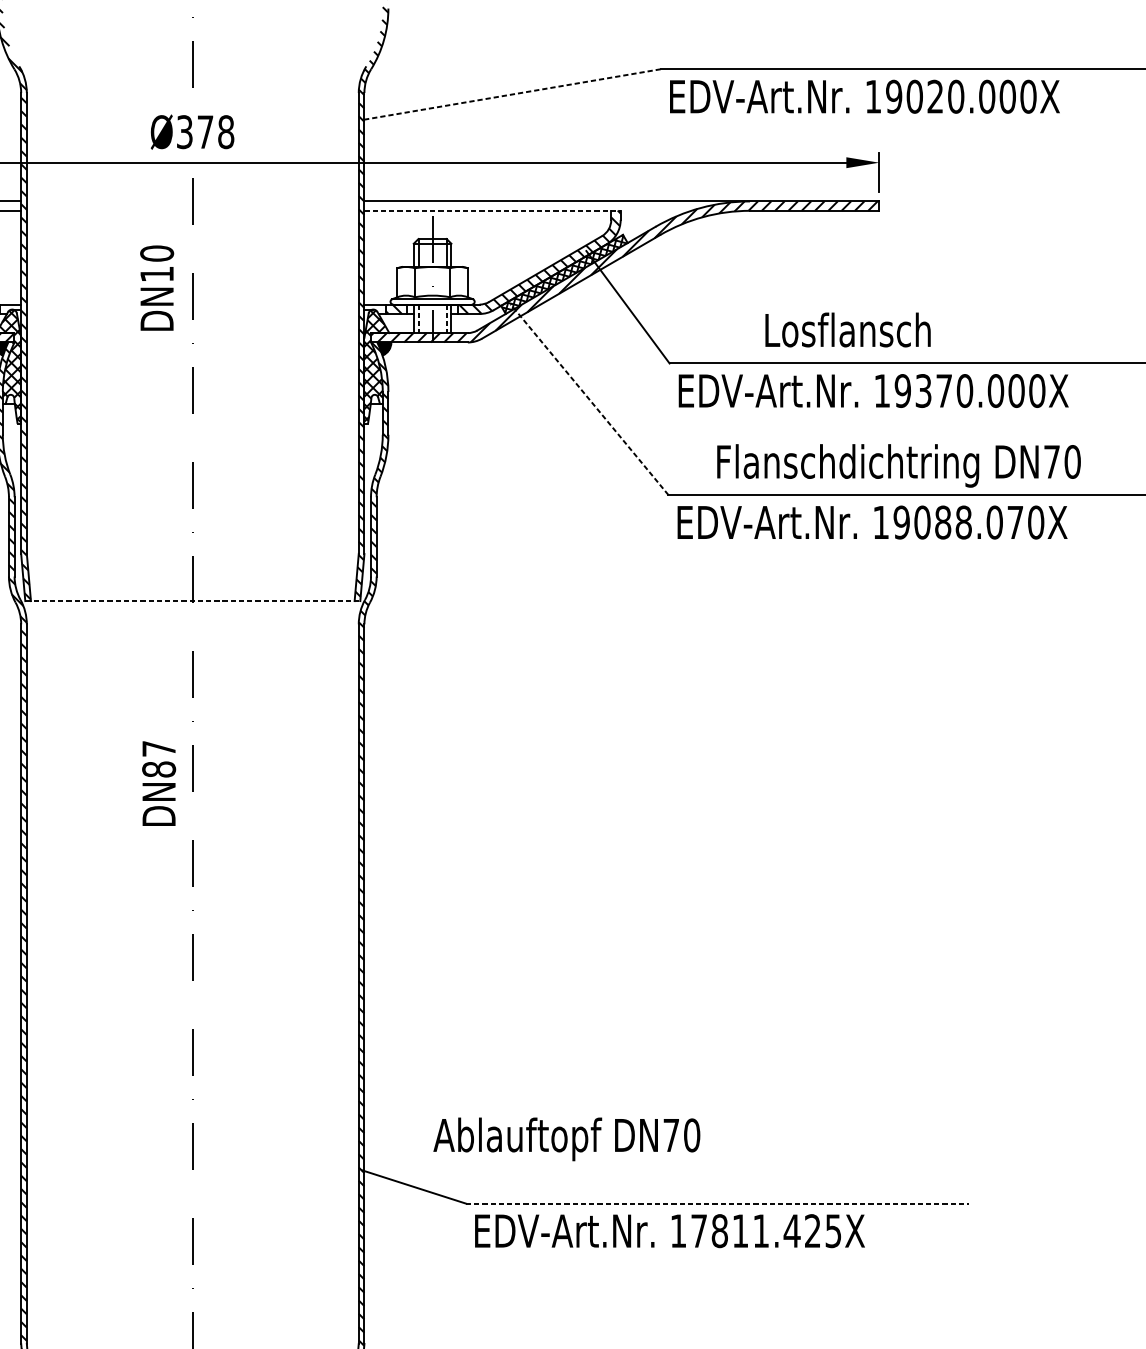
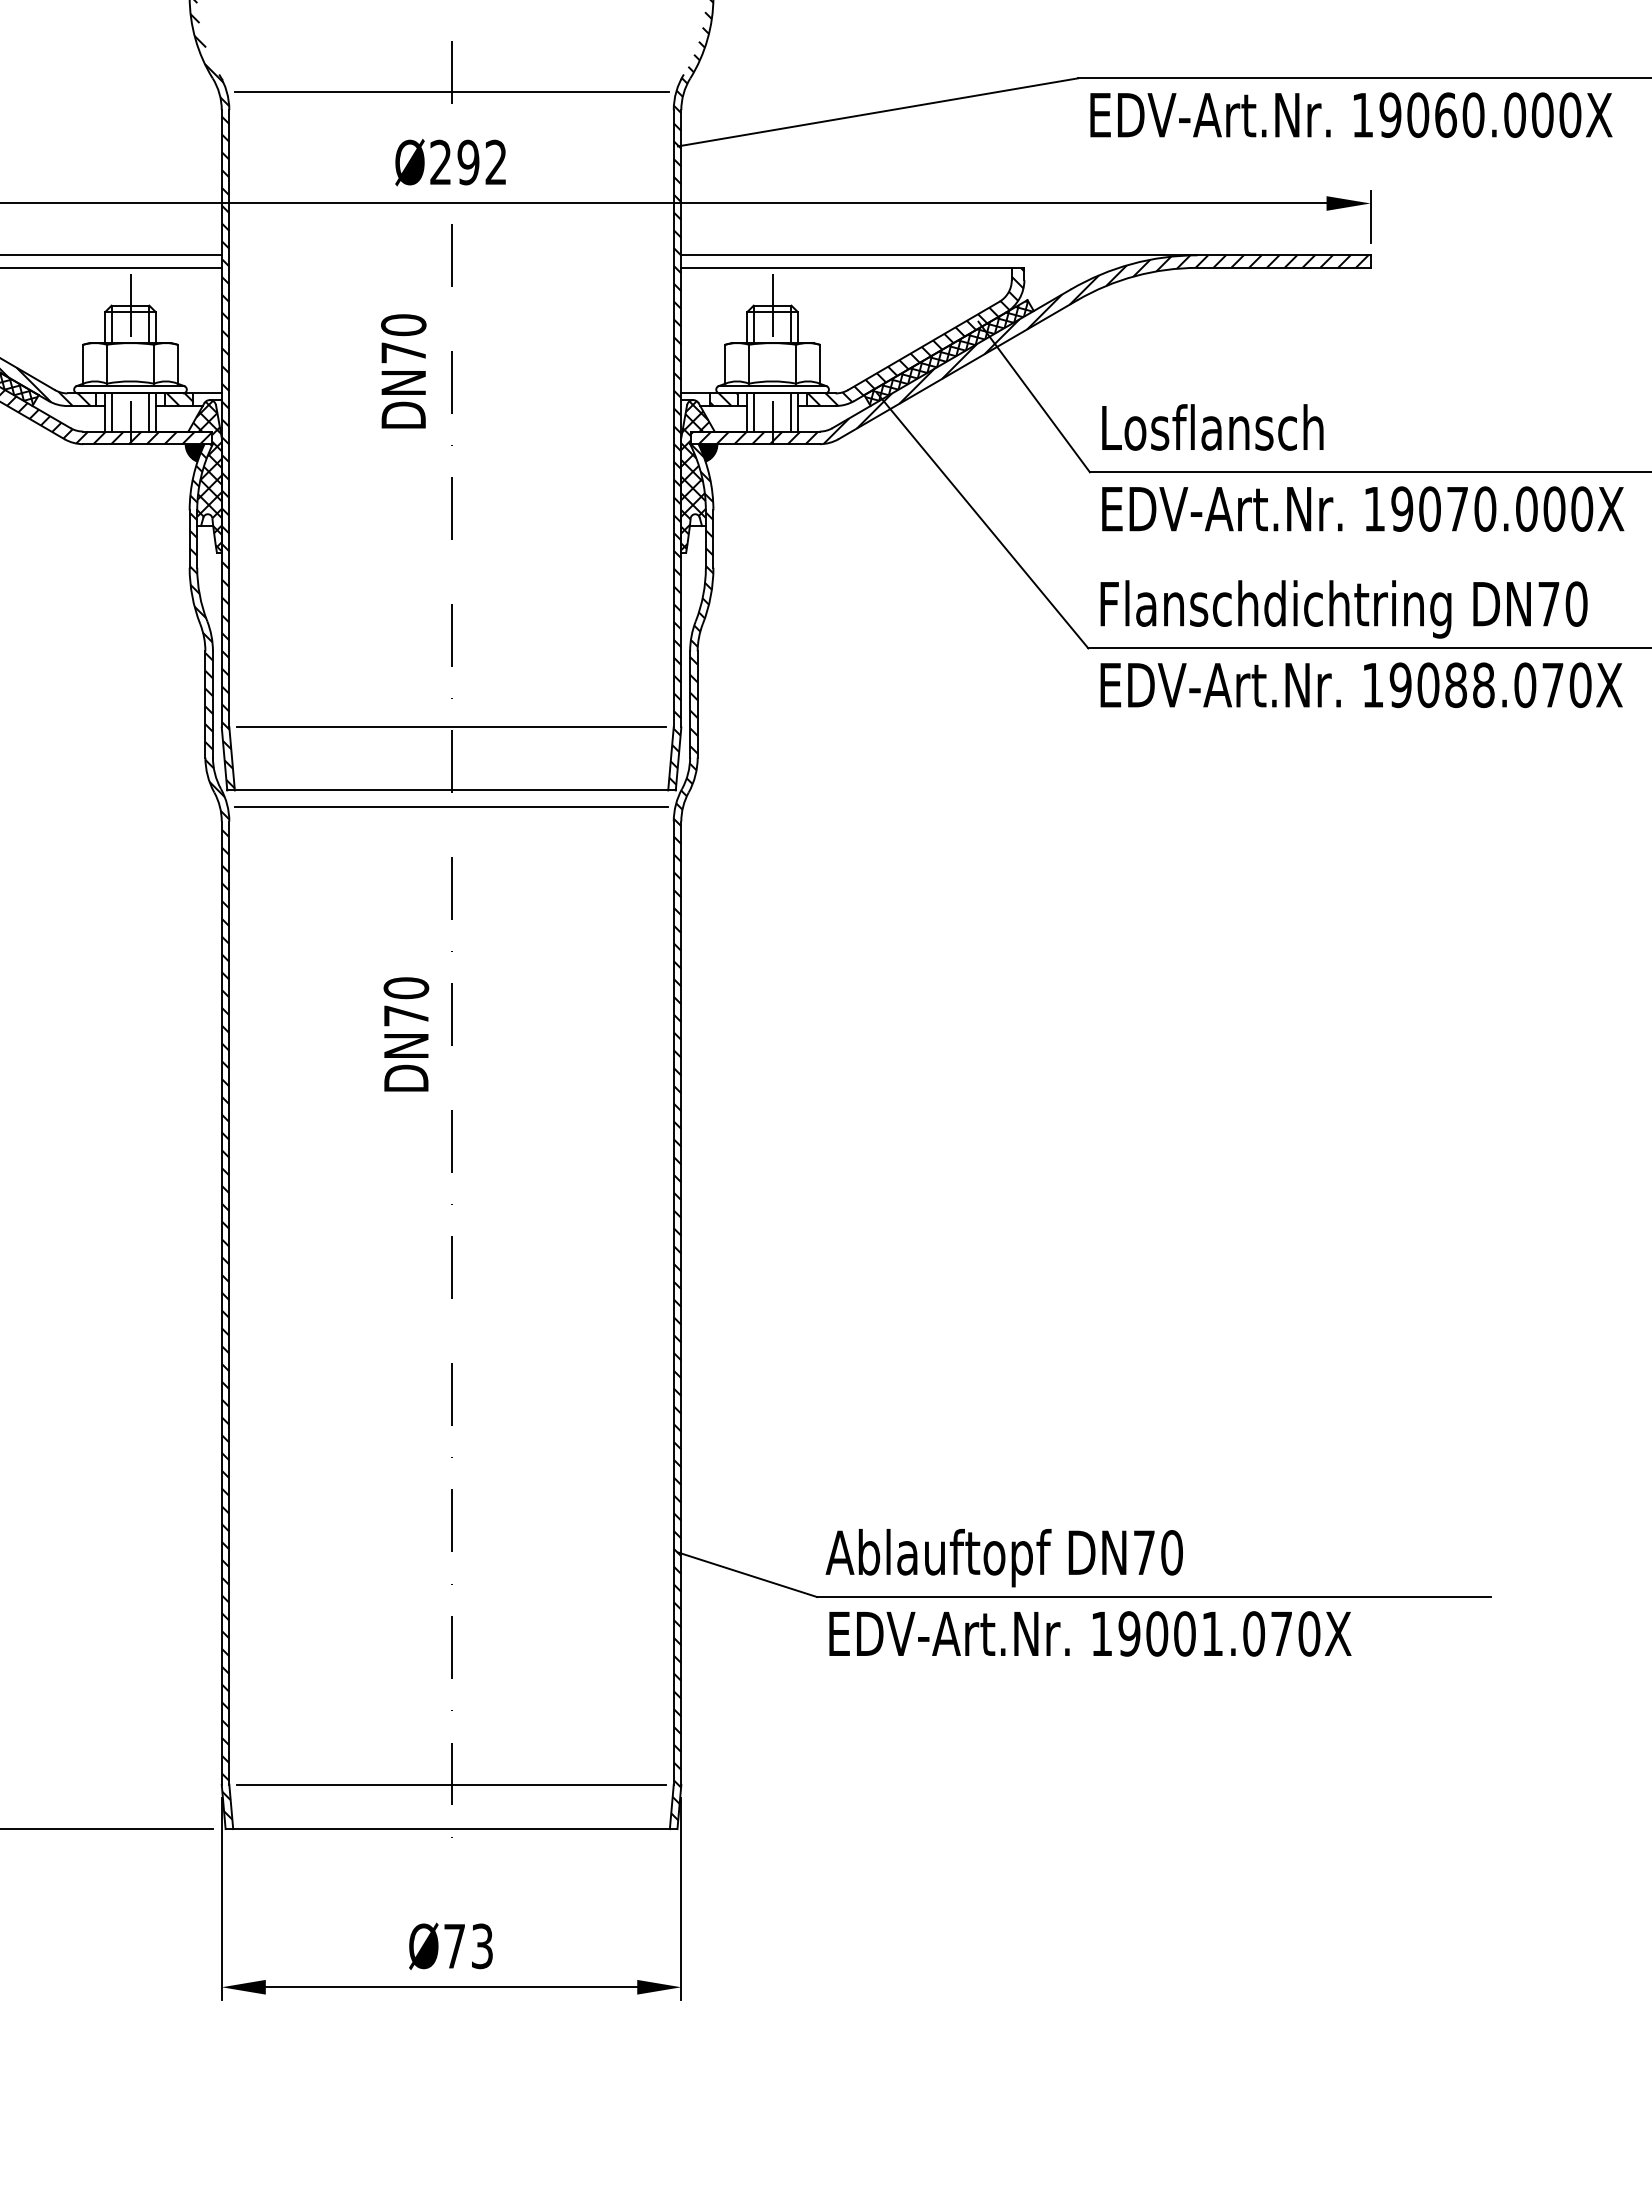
line: (192, 79) -> (451, 91), added
line: (511, 94) -> (878, 112), dashed -> solid
text: (935, 96) -> (1445, 114), 19020.000X -> 19060.000X
text: (205, 132) -> (468, 162), Ø378 -> Ø292
line: (492, 210) -> (852, 267), dashed -> solid
text: (156, 274) -> (403, 352), DN10 -> DN70
line: (418, 319) -> (753, 413), dashed -> solid
line: (446, 319) -> (791, 413), dashed -> solid
text: (847, 330) -> (1212, 427), moved
text: (923, 390) -> (1429, 508), 19370.000X -> 19070.000X
line: (589, 399) -> (982, 520), dashed -> solid
text: (898, 465) -> (1343, 609), moved
line: (192, 554) -> (451, 727), added
line: (193, 601) -> (452, 790), dashed -> solid
line: (192, 613) -> (451, 806), added
text: (159, 758) -> (406, 1001), DN87 -> DN70
text: (566, 1139) -> (1003, 1558), moved
line: (717, 1203) -> (1153, 1597), dashed -> solid
text: (766, 1230) -> (1219, 1633), 17811.425X -> 19001.070X
line: (192, 1344) -> (451, 1785), added

